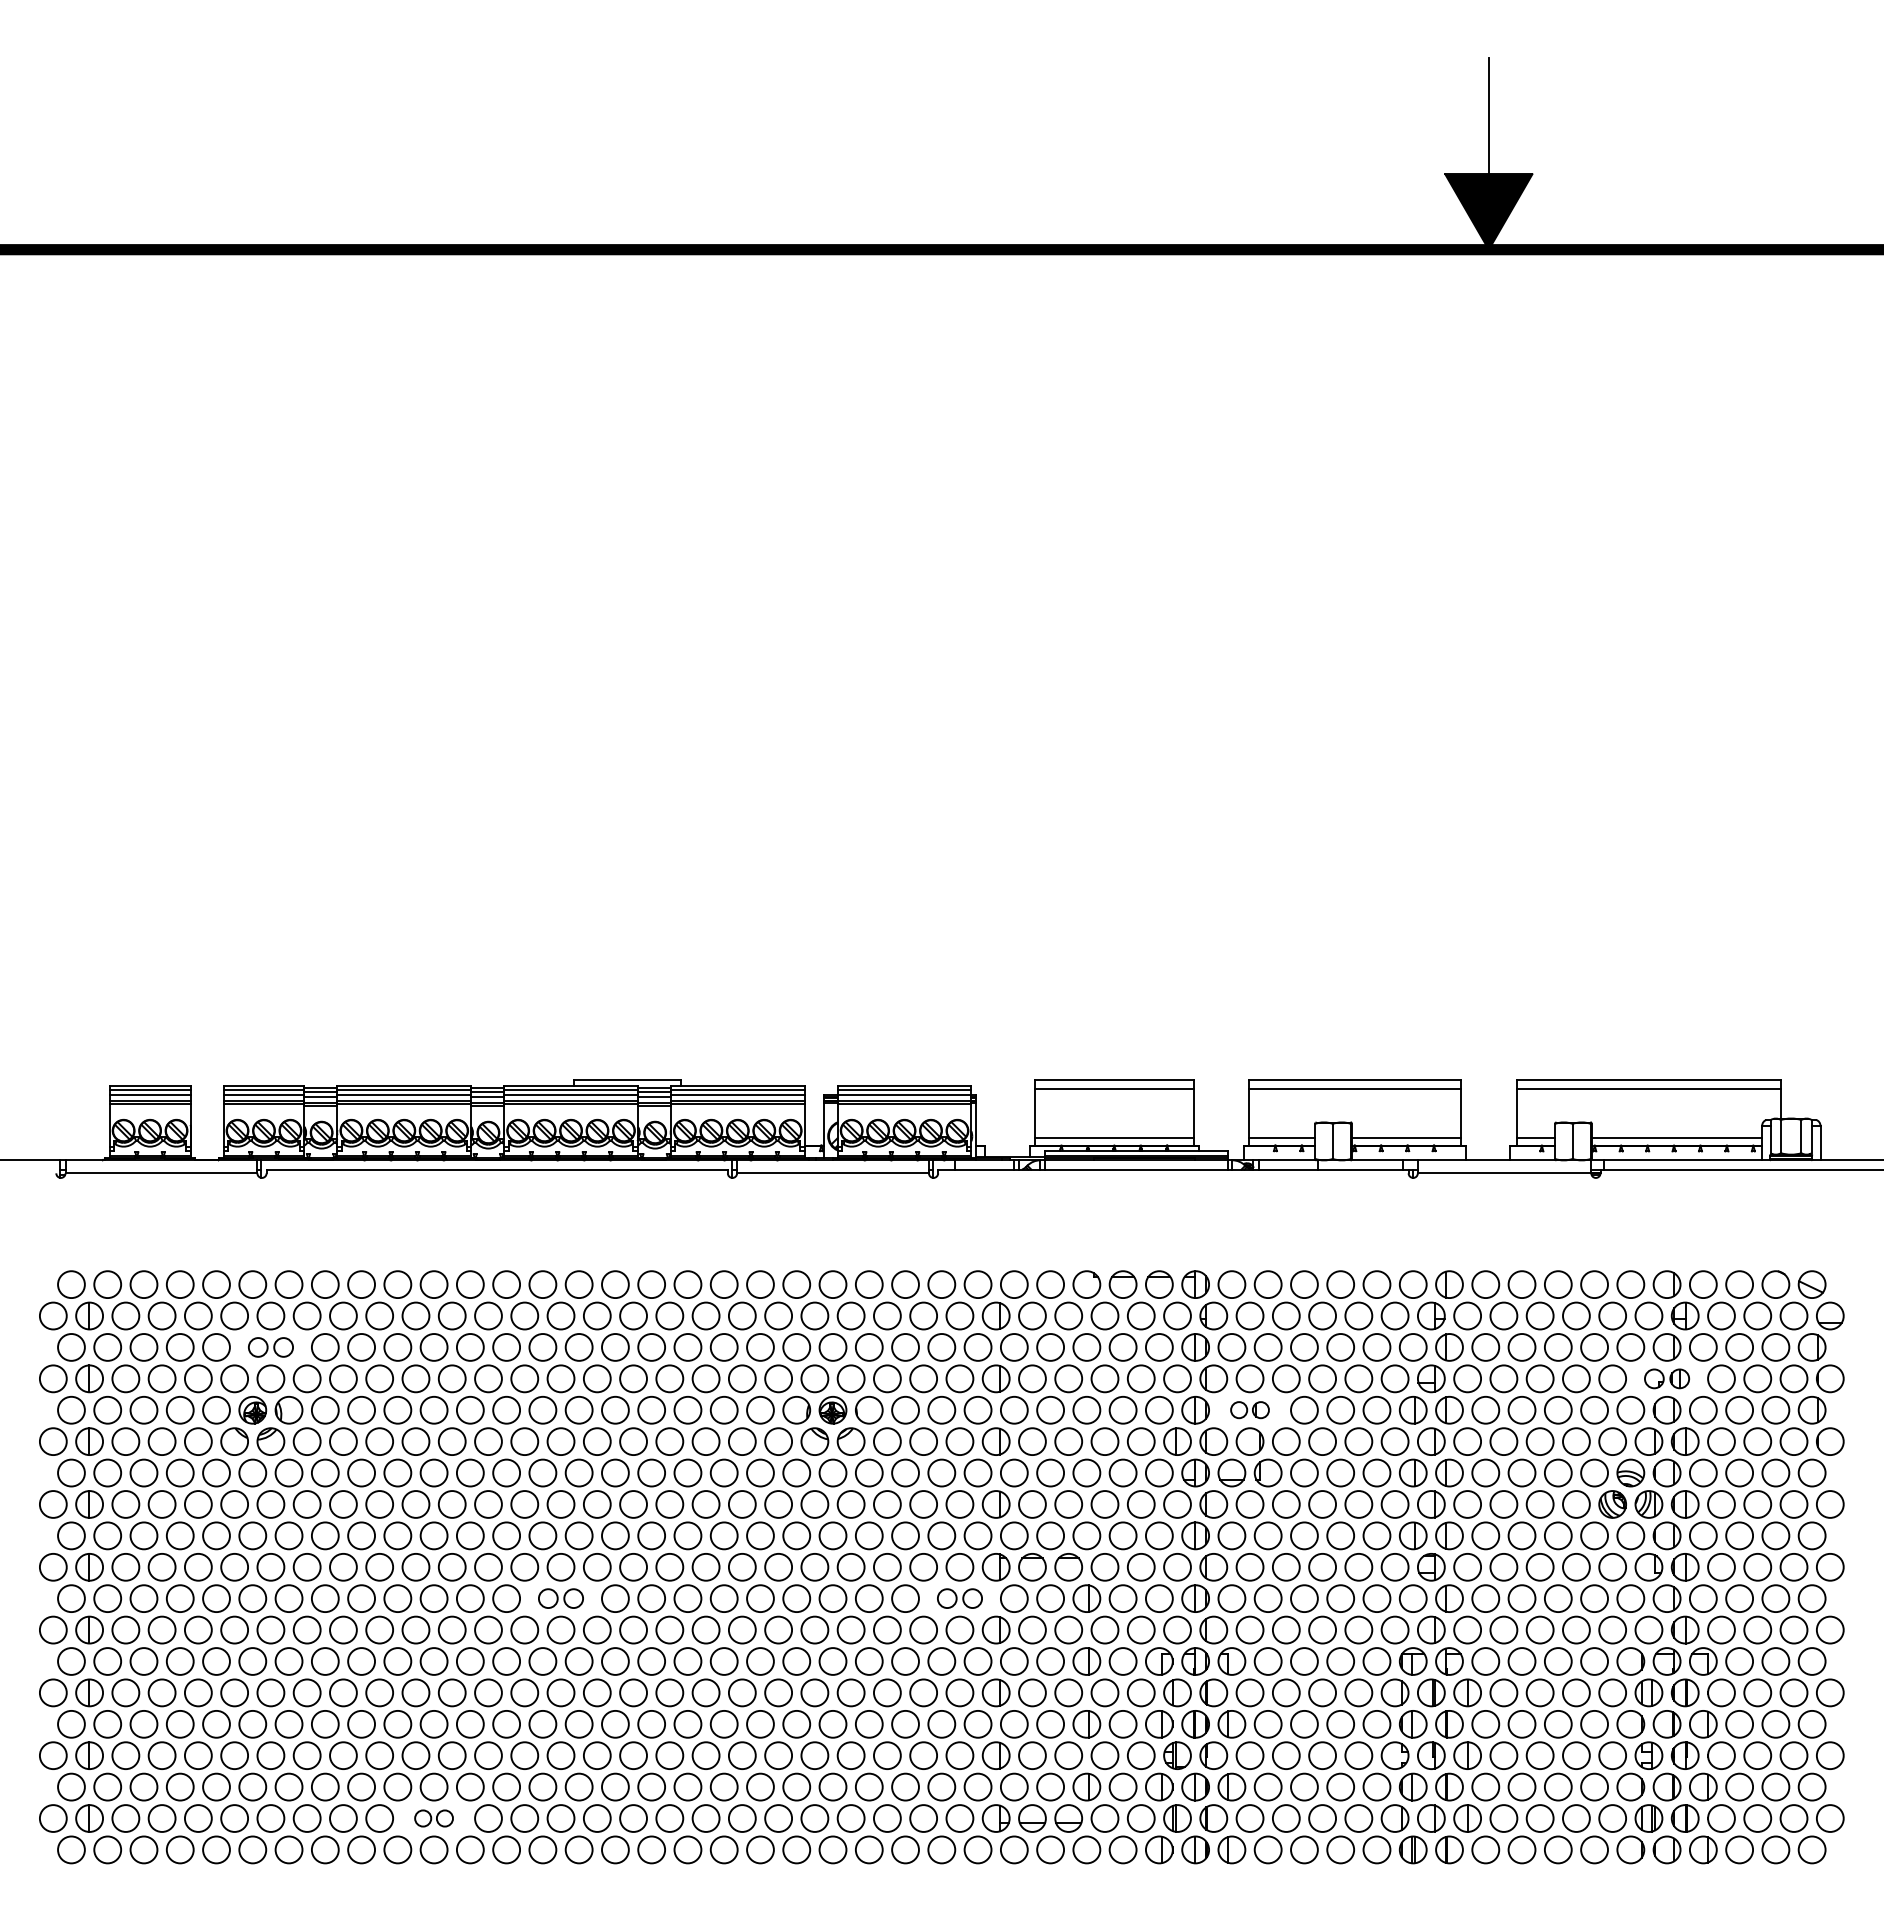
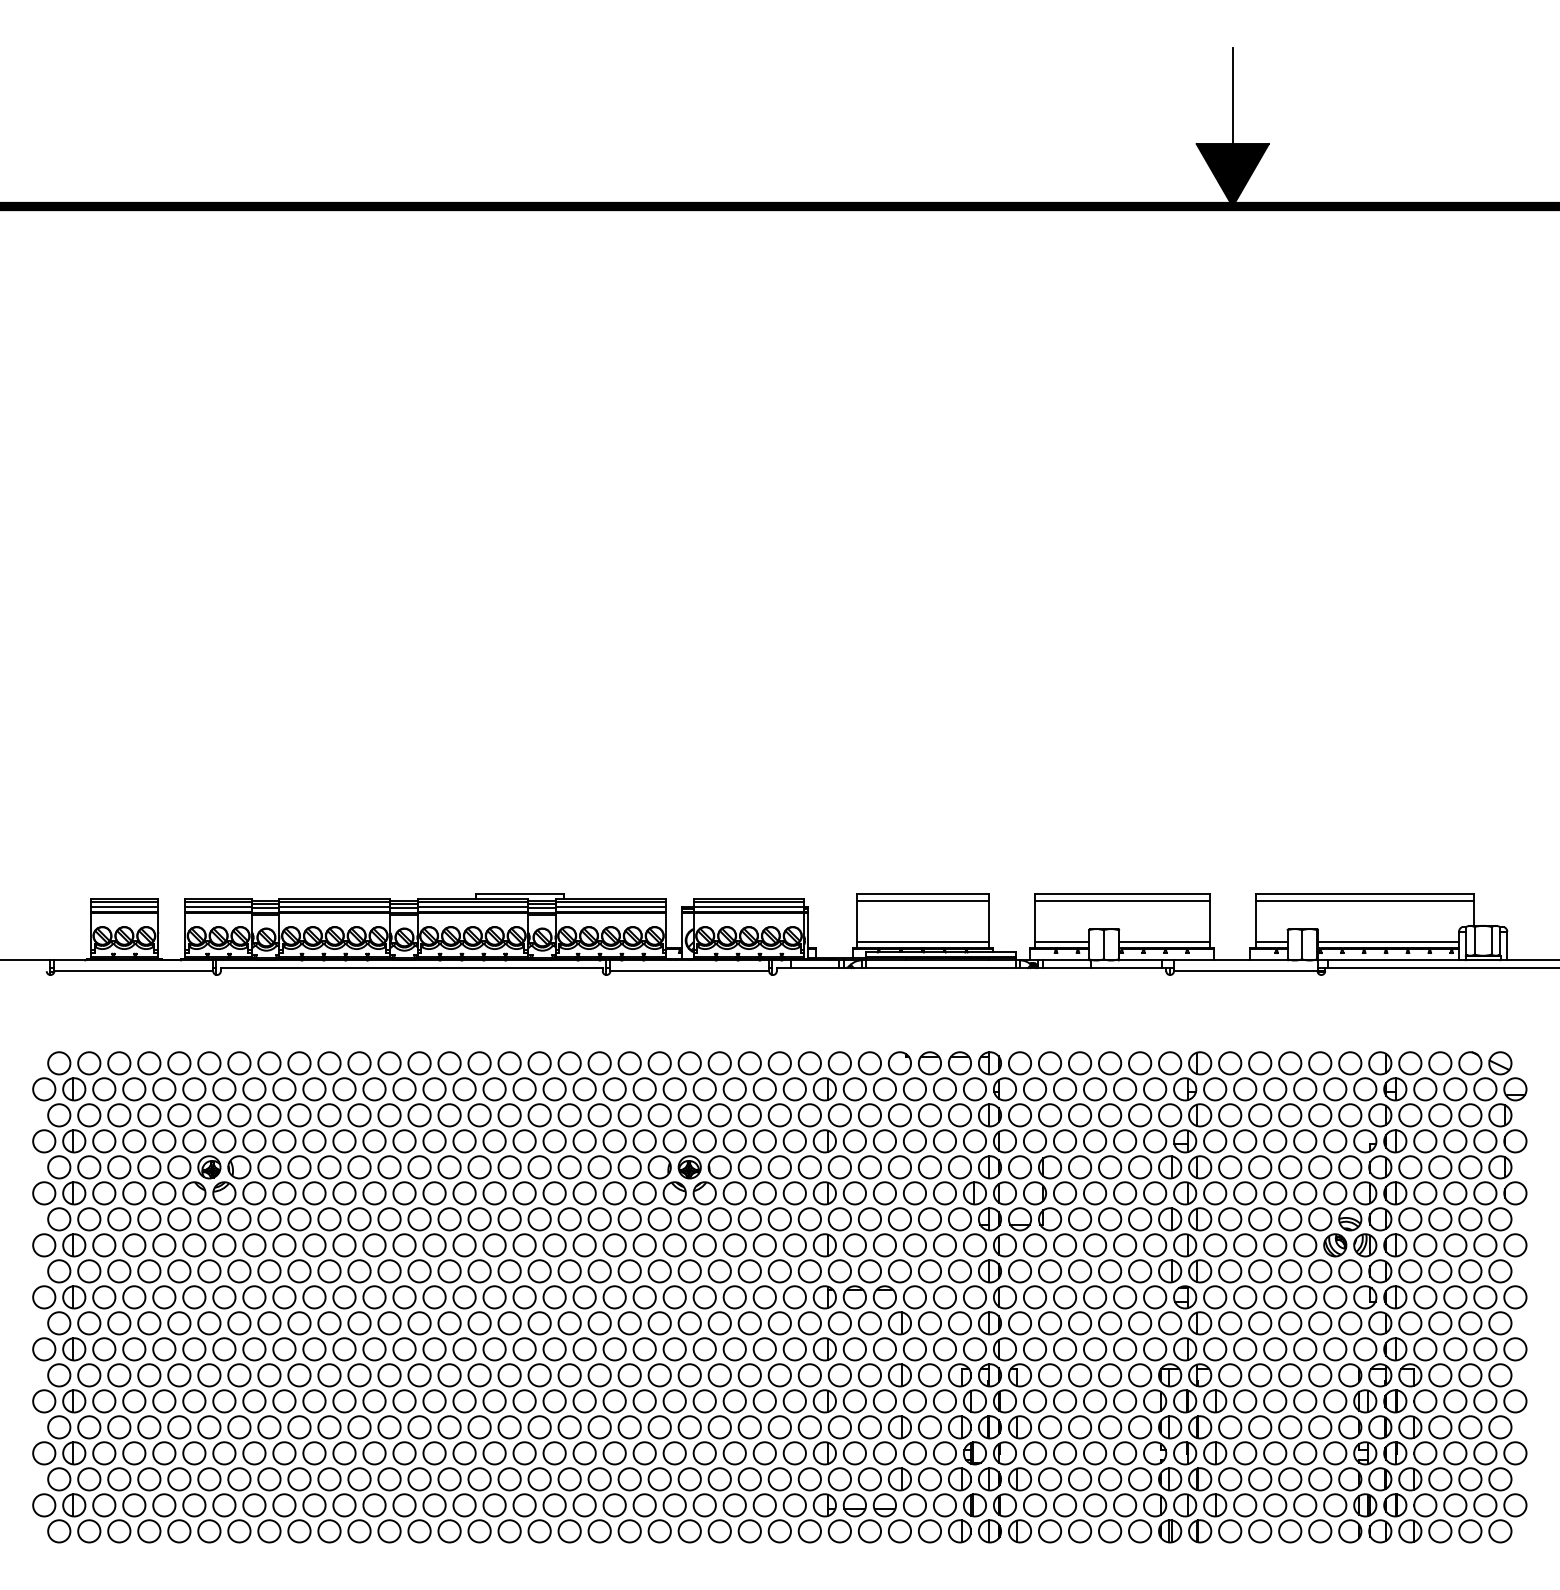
part: (270, 1347) -> (224, 1115), size x1.43
part: (1666, 1378) -> (1379, 1141), size x1.43
part: (1249, 1409) -> (1034, 1166), size x1.67
part: (560, 1598) -> (464, 1323), size x1.43
part: (959, 1598) -> (794, 1323), size x1.43
part: (433, 1818) -> (359, 1505), size x1.67

